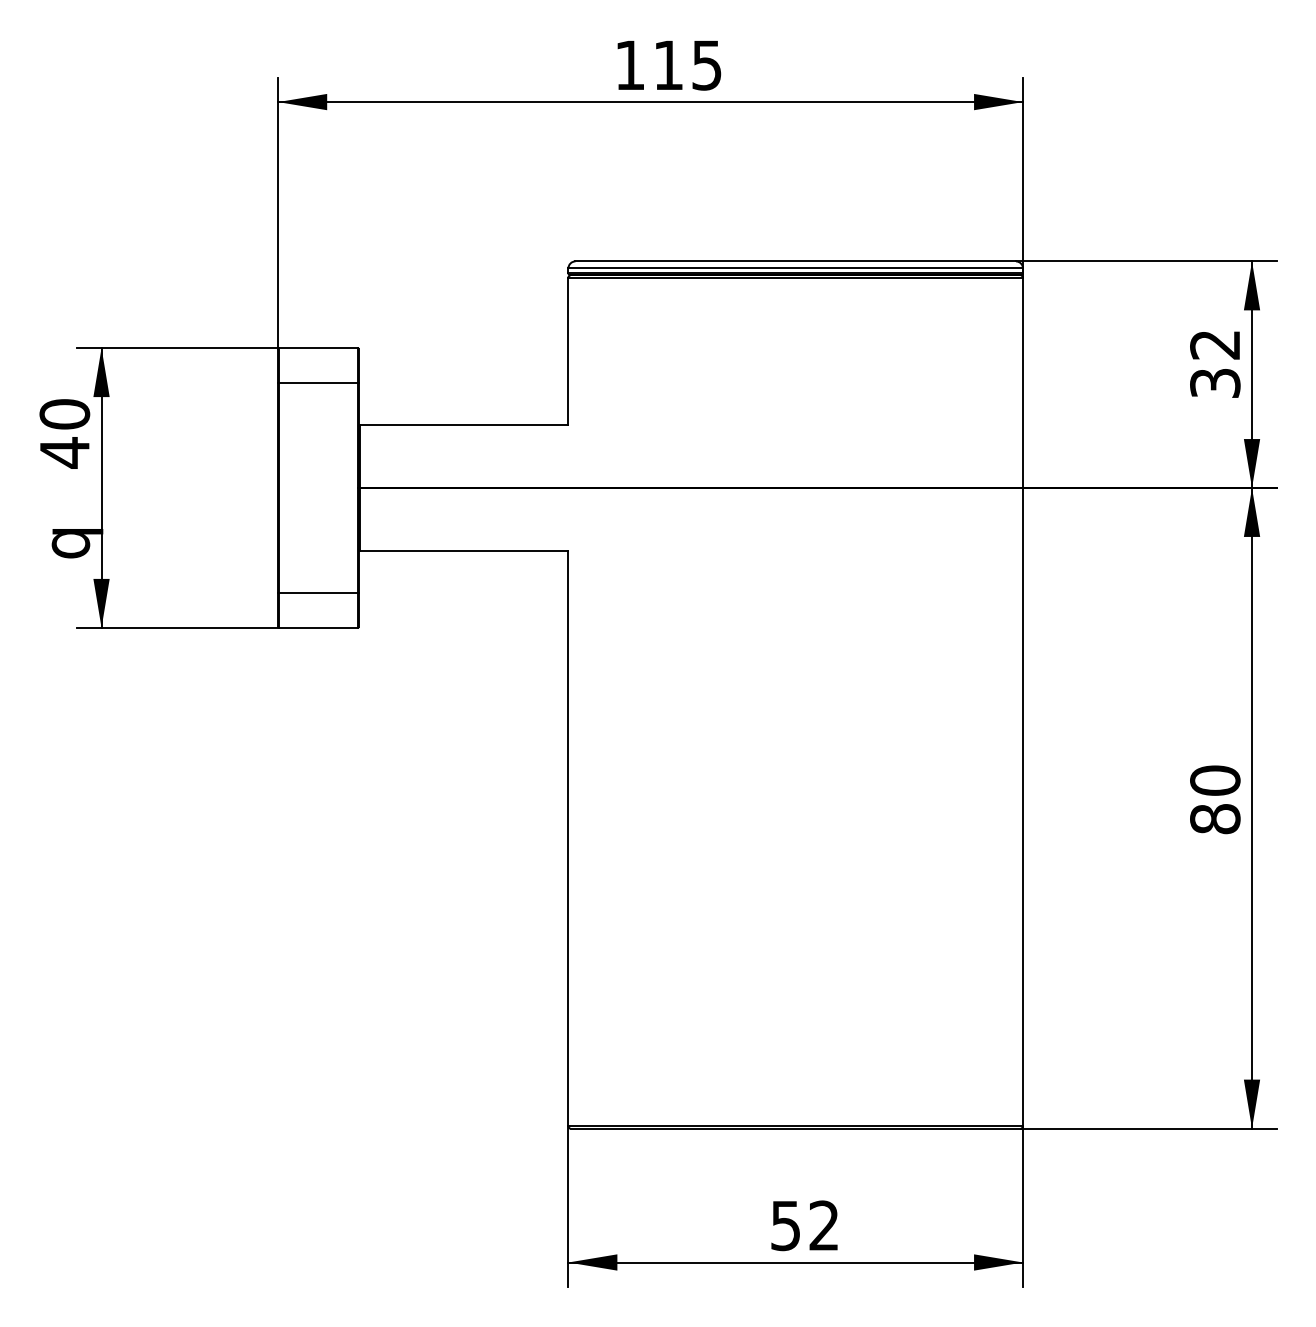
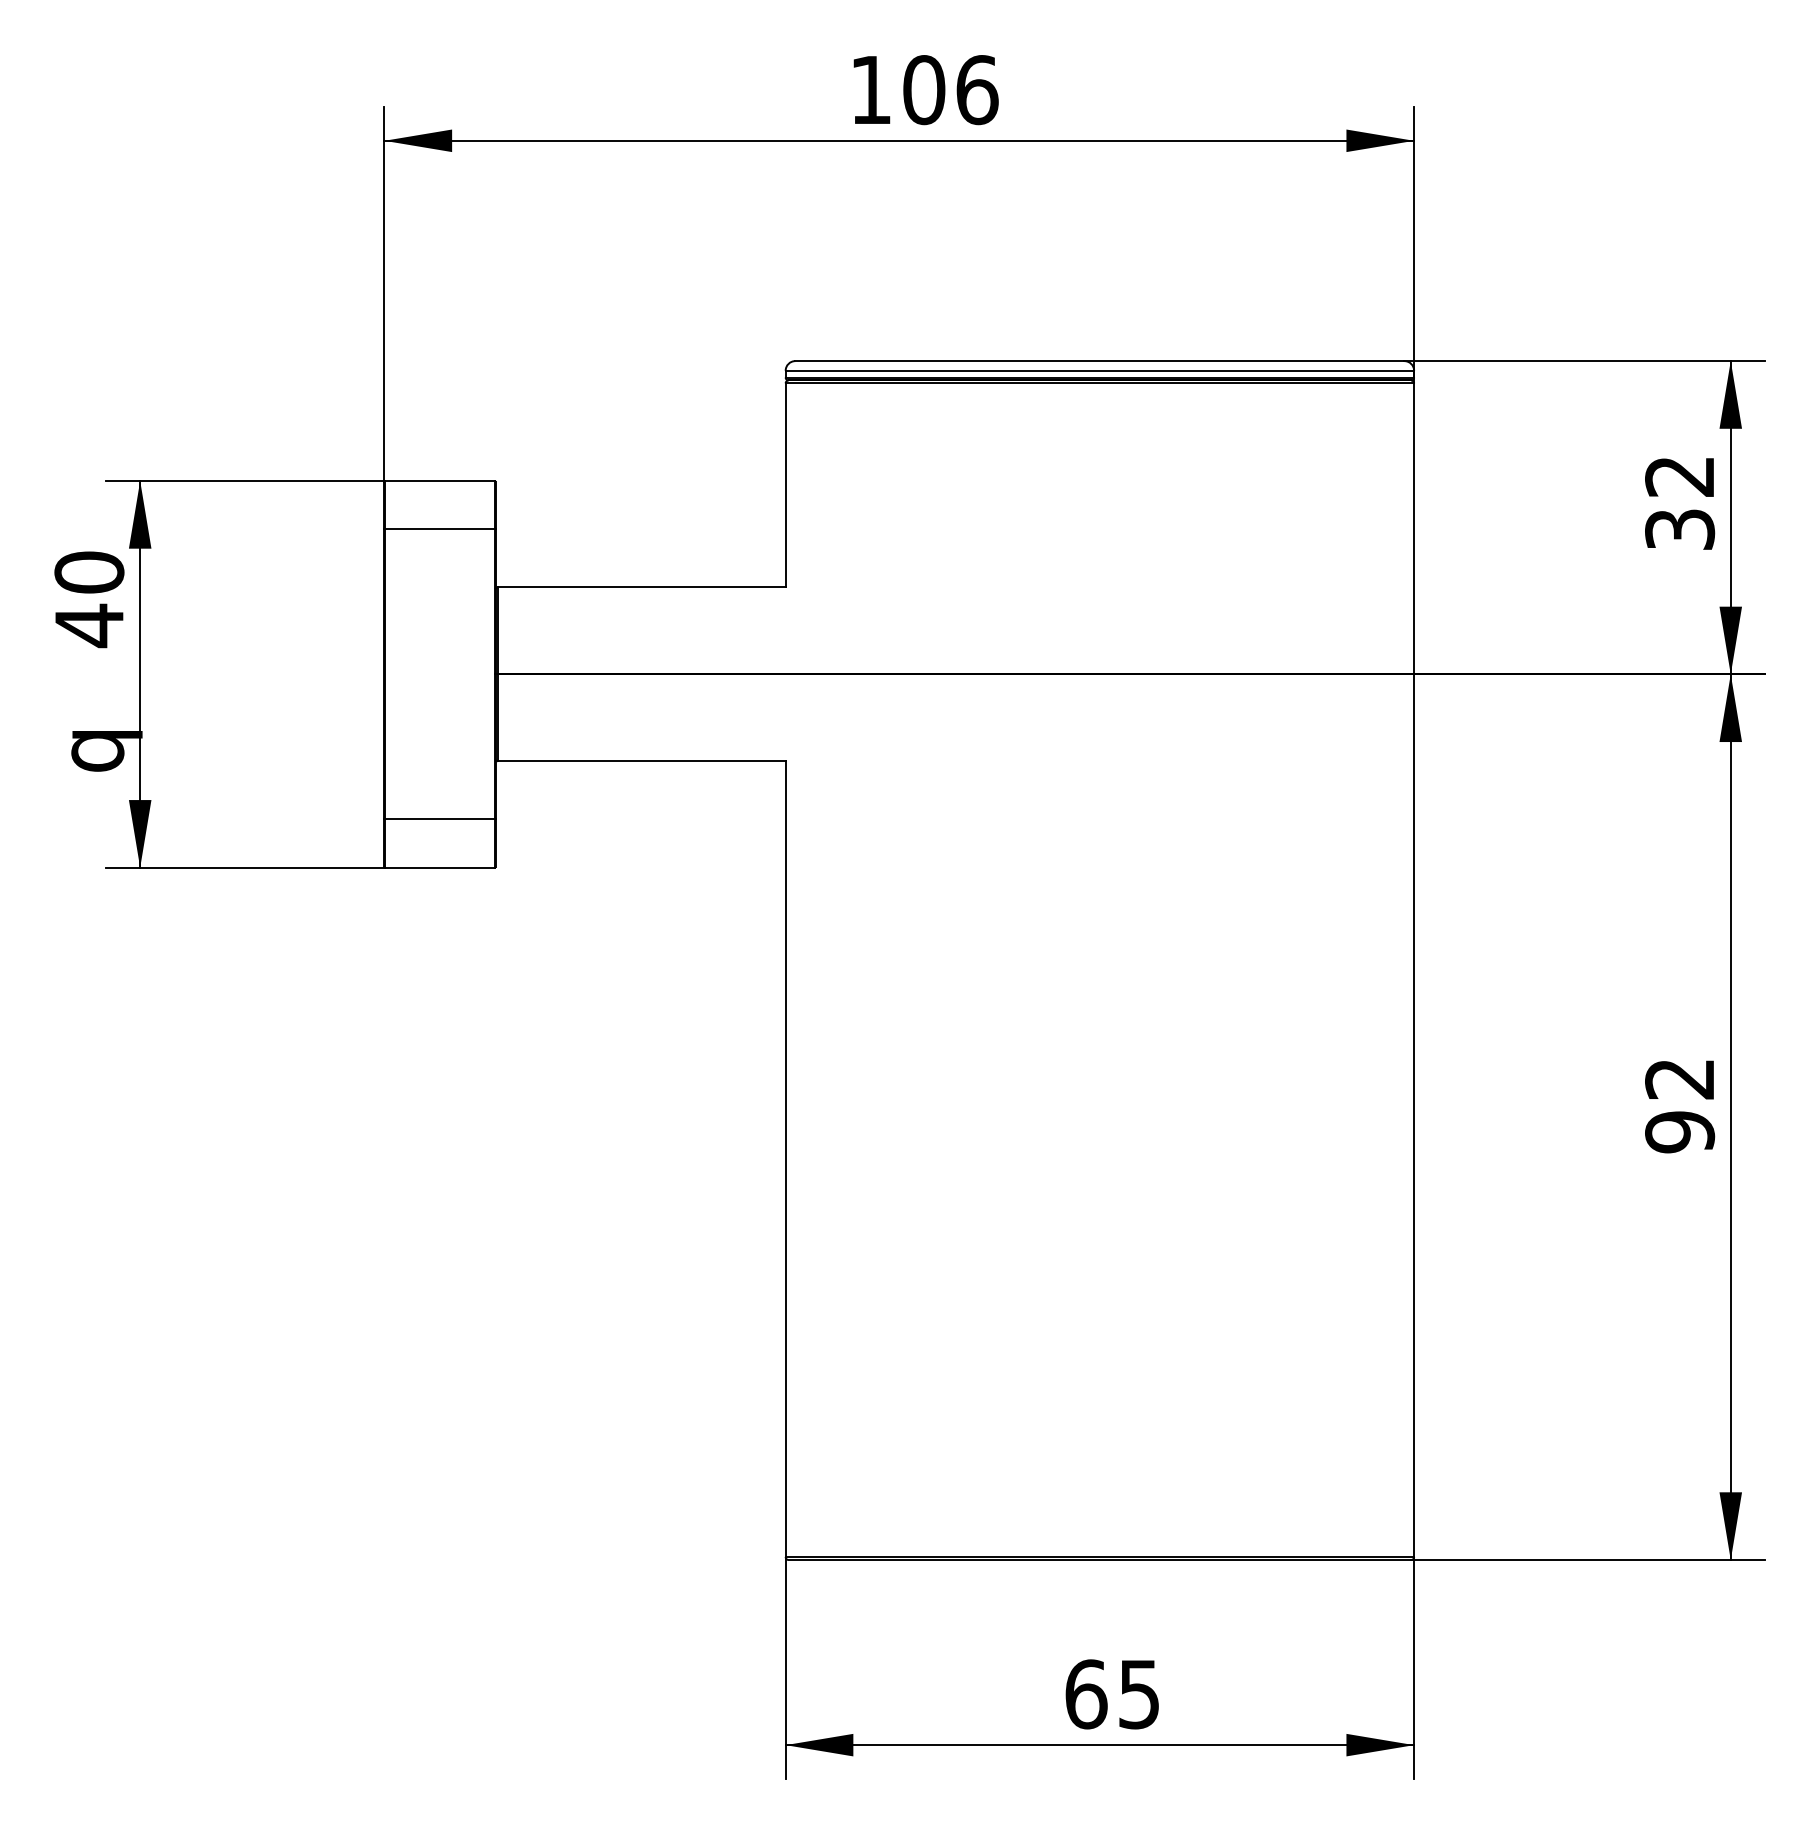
text: (687, 65) -> (950, 90), 115 -> 106
text: (1215, 799) -> (1680, 1105), 80 -> 92
text: (804, 1225) -> (1111, 1694), 52 -> 65

